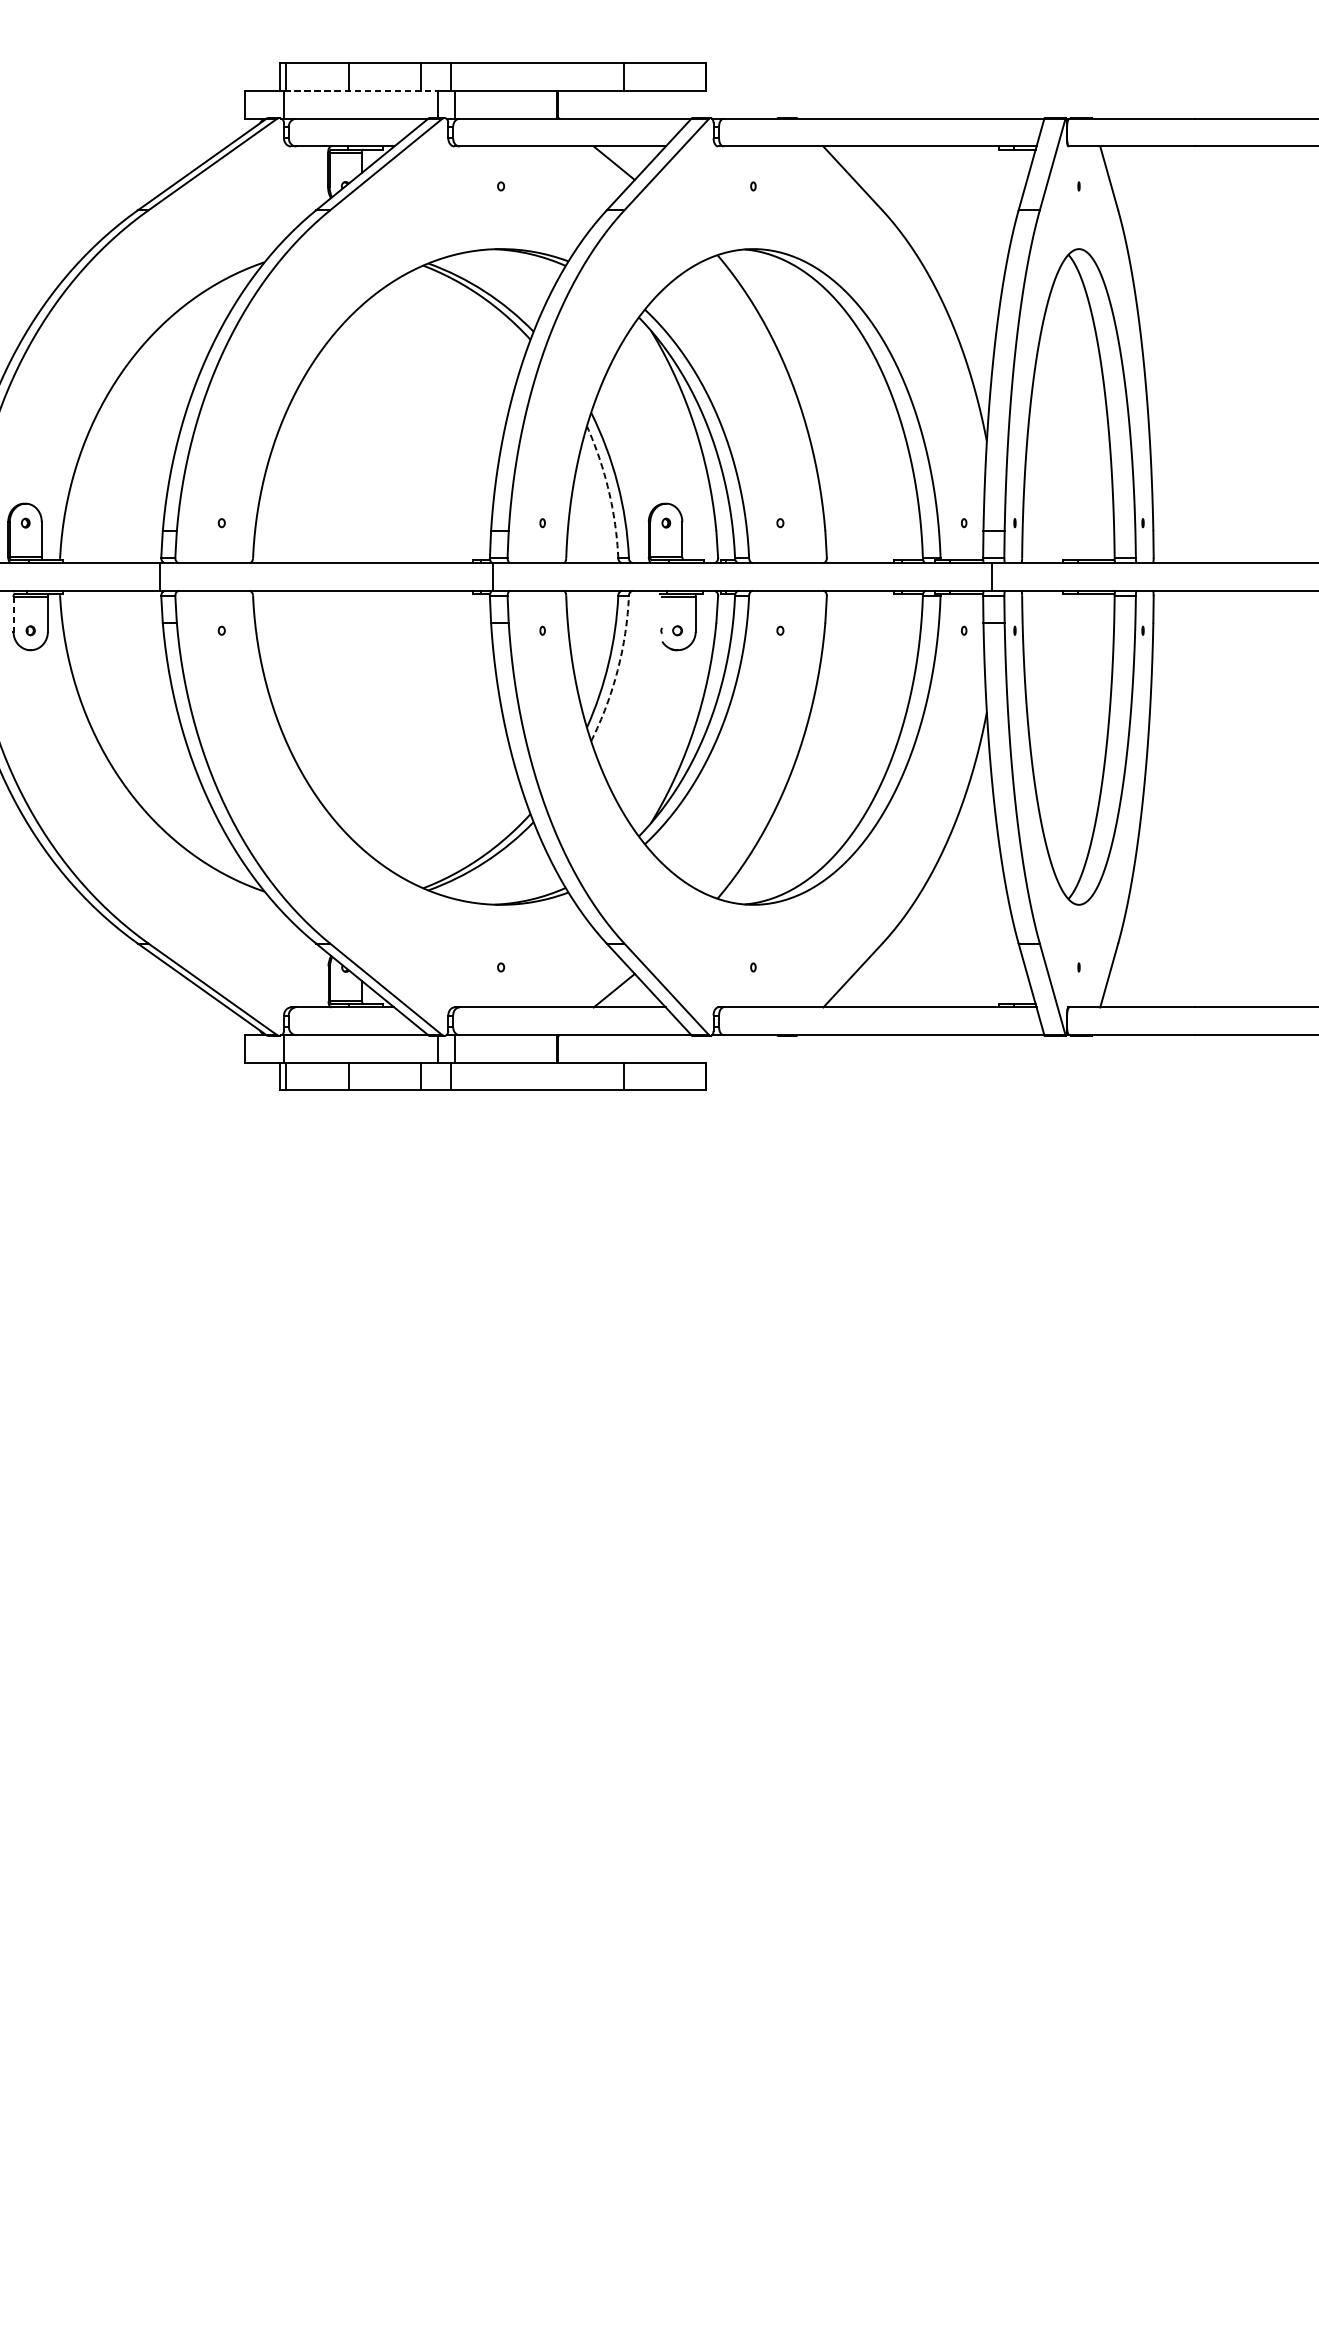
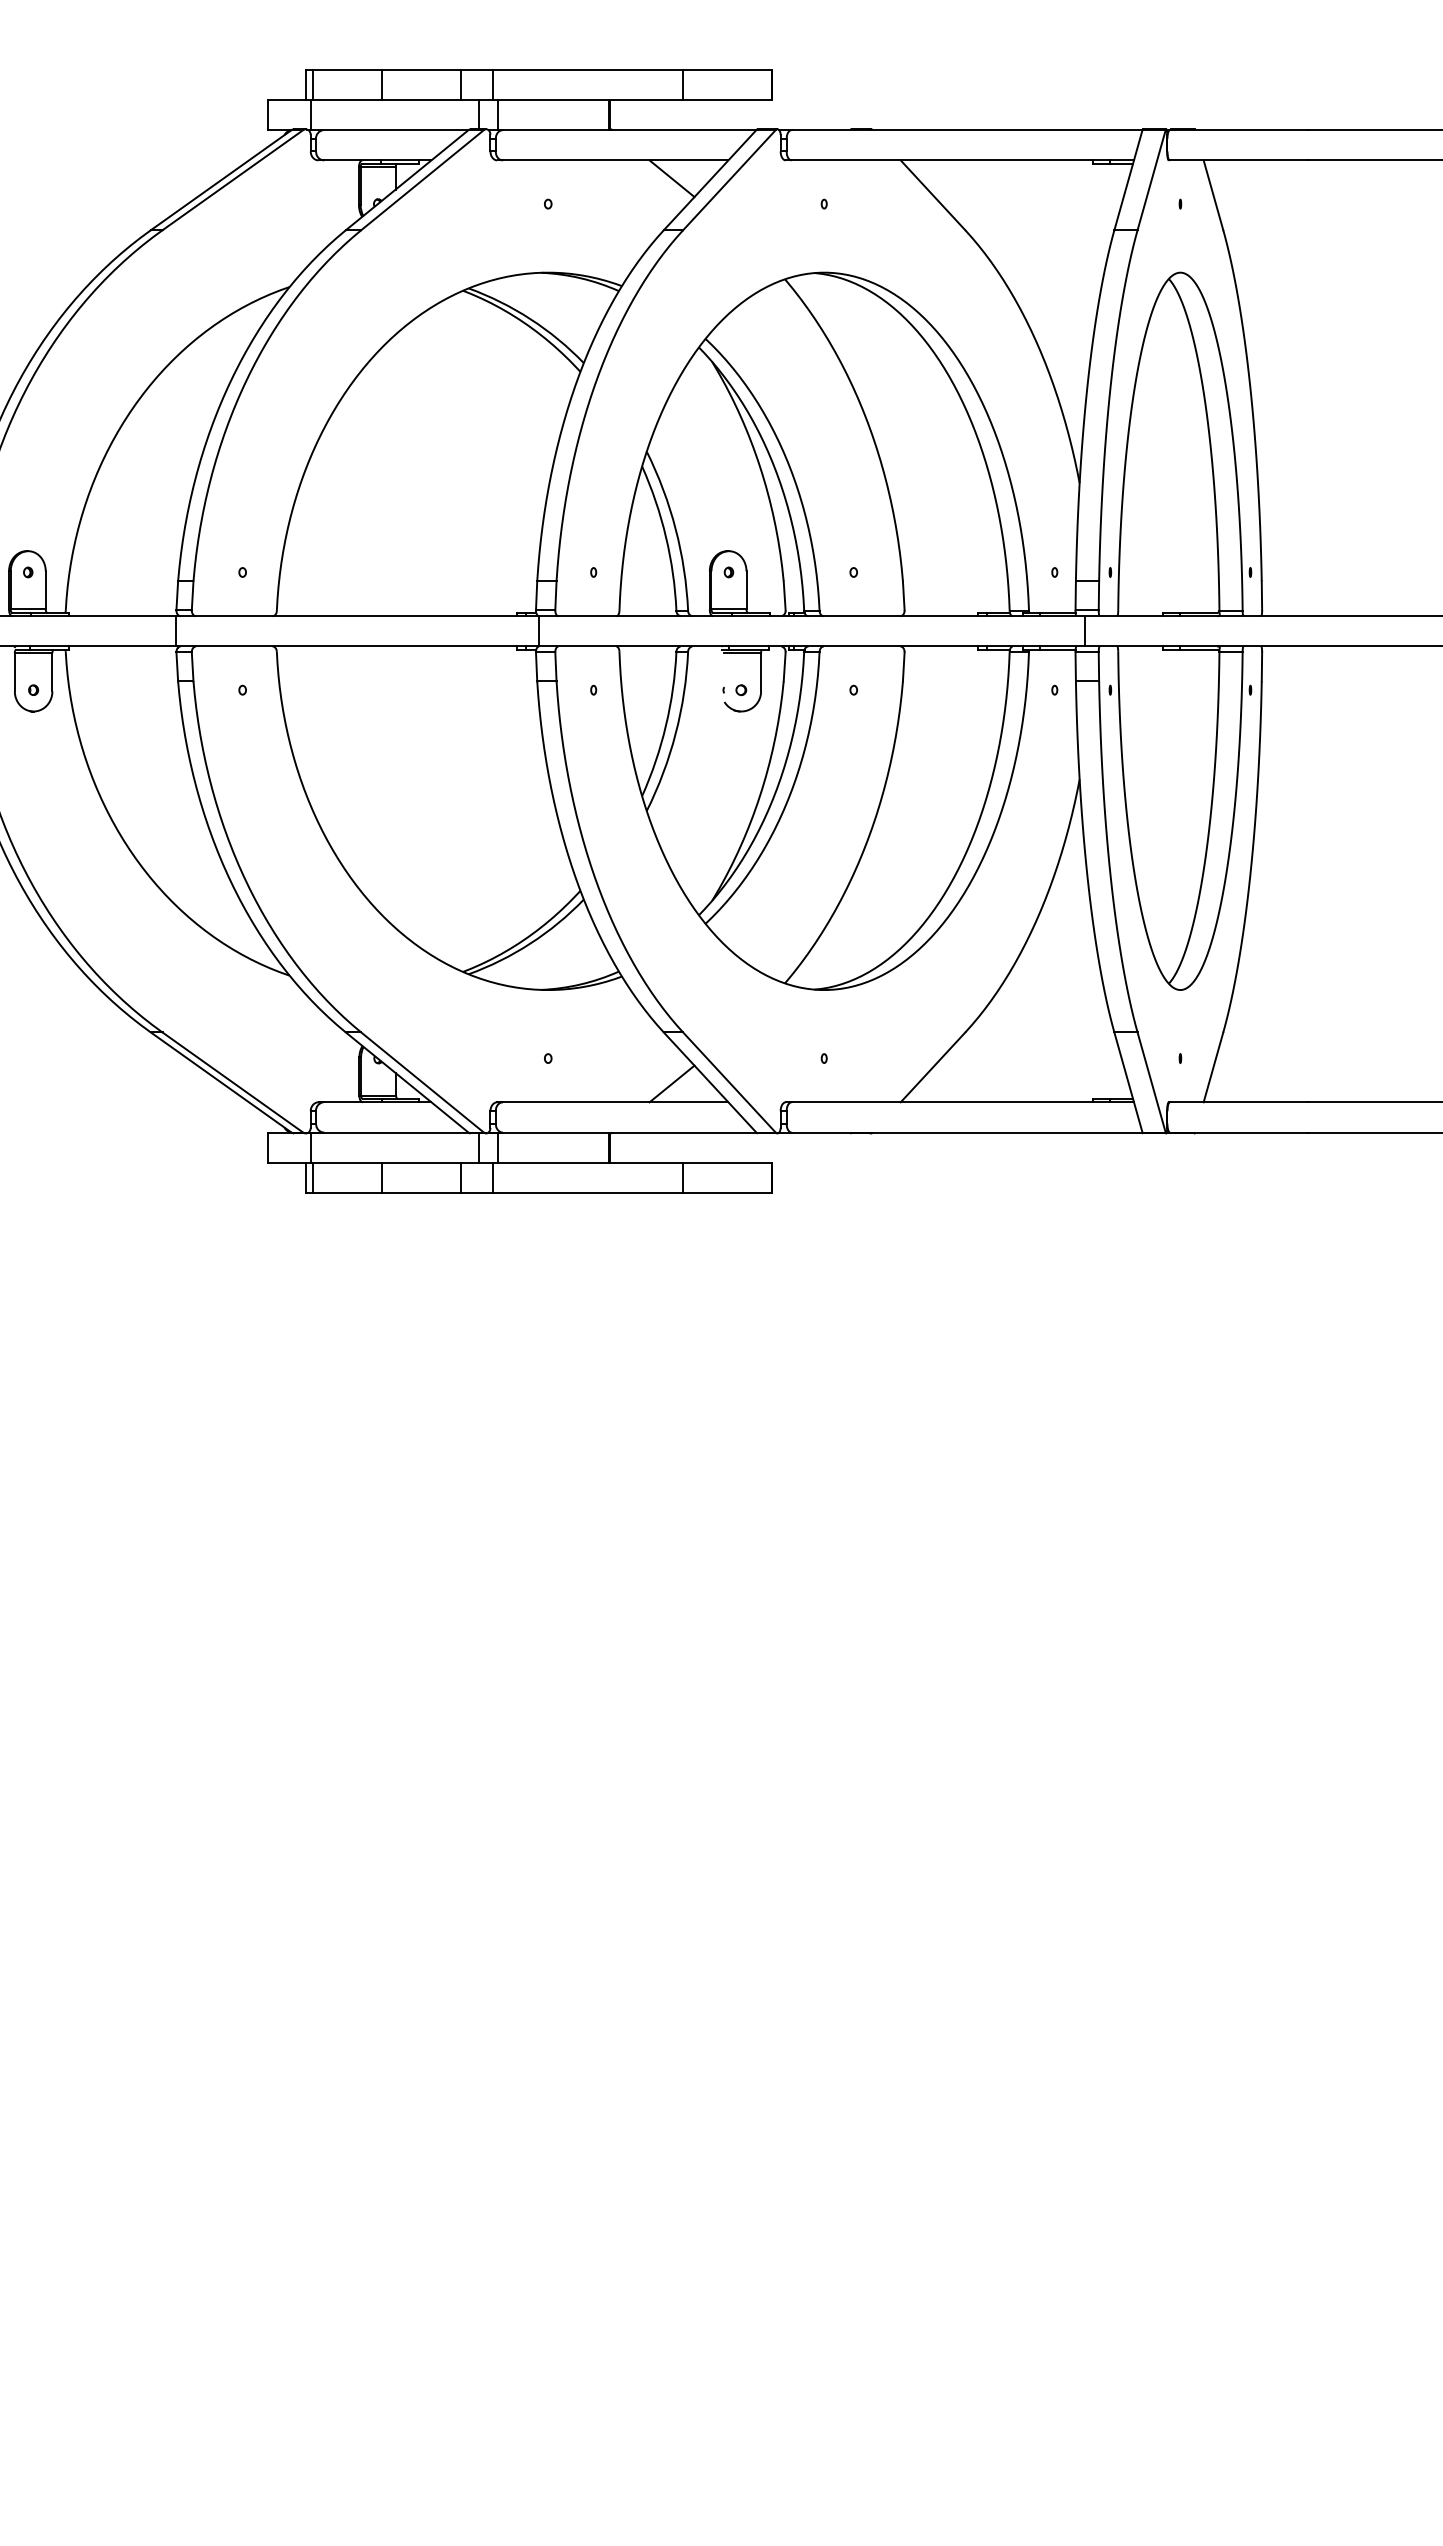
line: (360, 90) -> (394, 99), dashed -> solid
arc: (609, 491) -> (666, 537), dashed -> solid
line: (13, 614) -> (14, 672), dashed -> solid
arc: (617, 670) -> (675, 733), dashed -> solid

